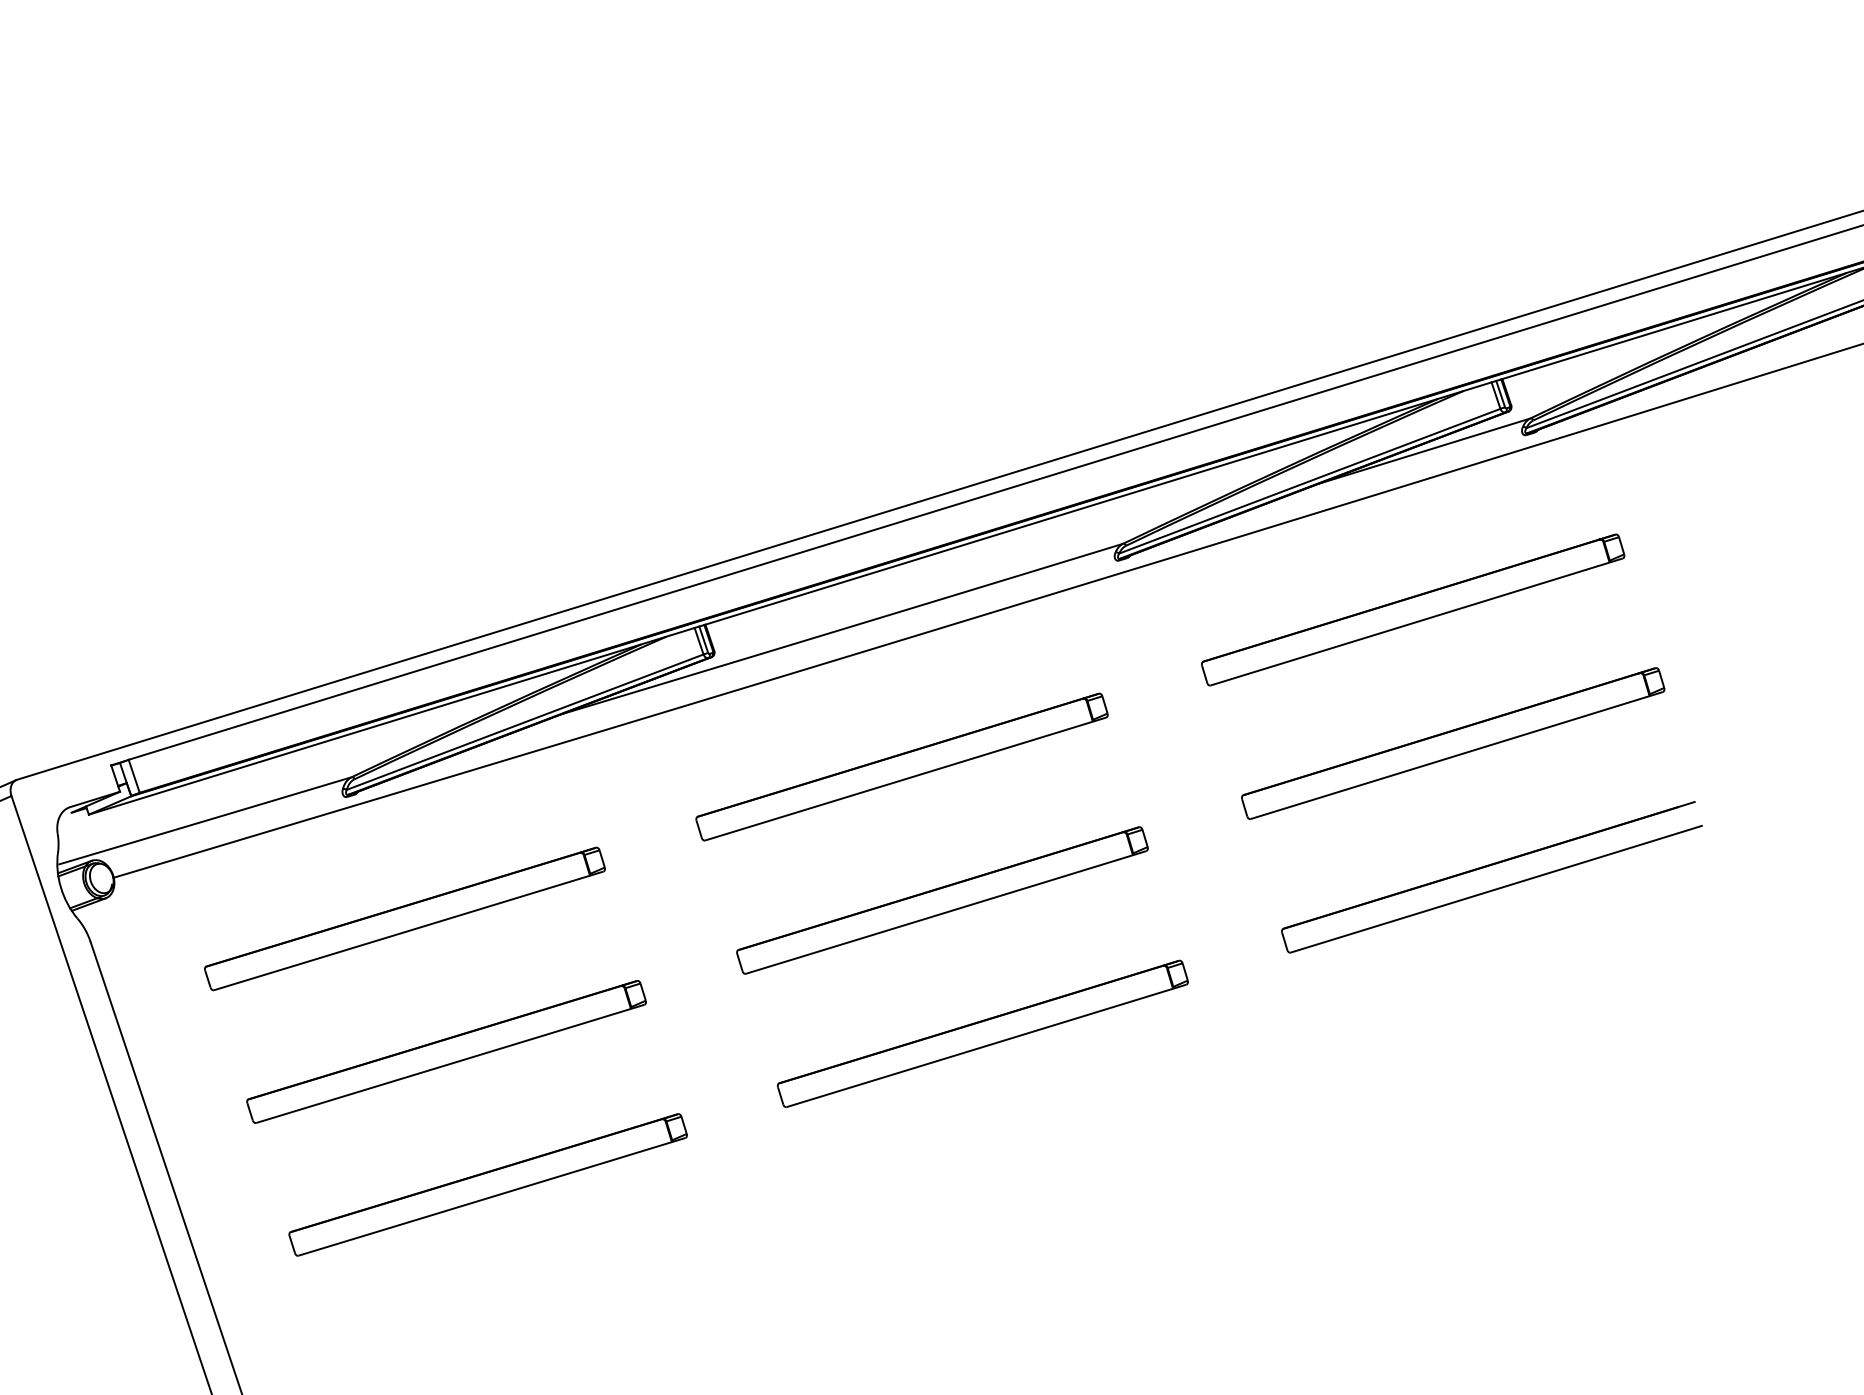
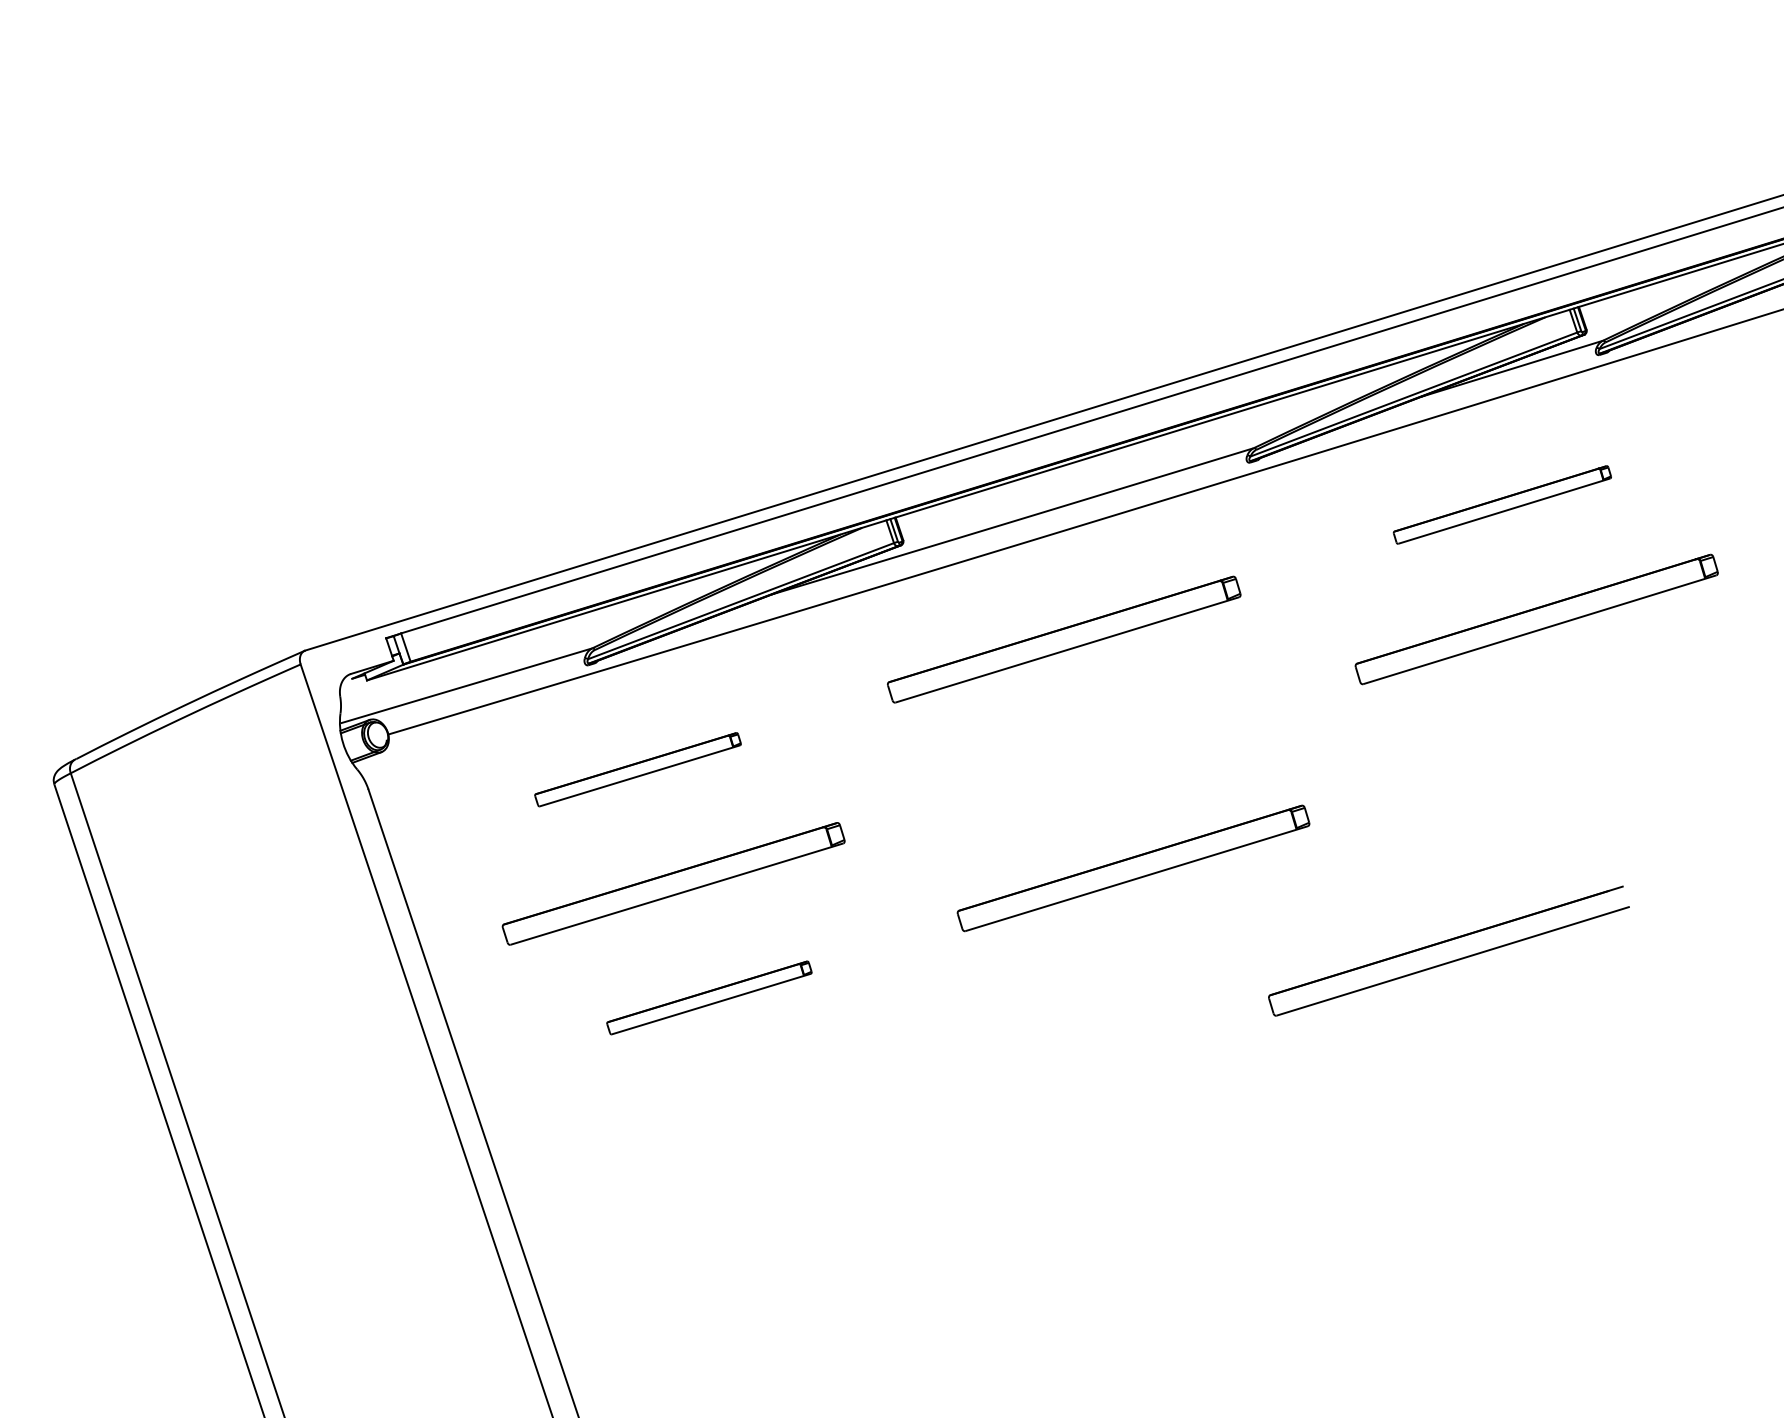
part: (1413, 609) -> (1502, 504), size x0.6
part: (1487, 867) -> (1445, 942), moved
part: (942, 899) -> (1098, 753), removed
part: (404, 918) -> (637, 769), size x0.6
part: (488, 1184) -> (709, 997), size x0.6

